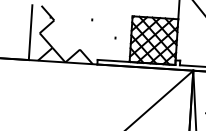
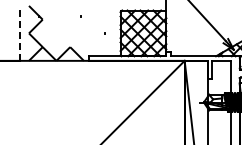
line: (30, 31) -> (19, 32), solid -> dashed

